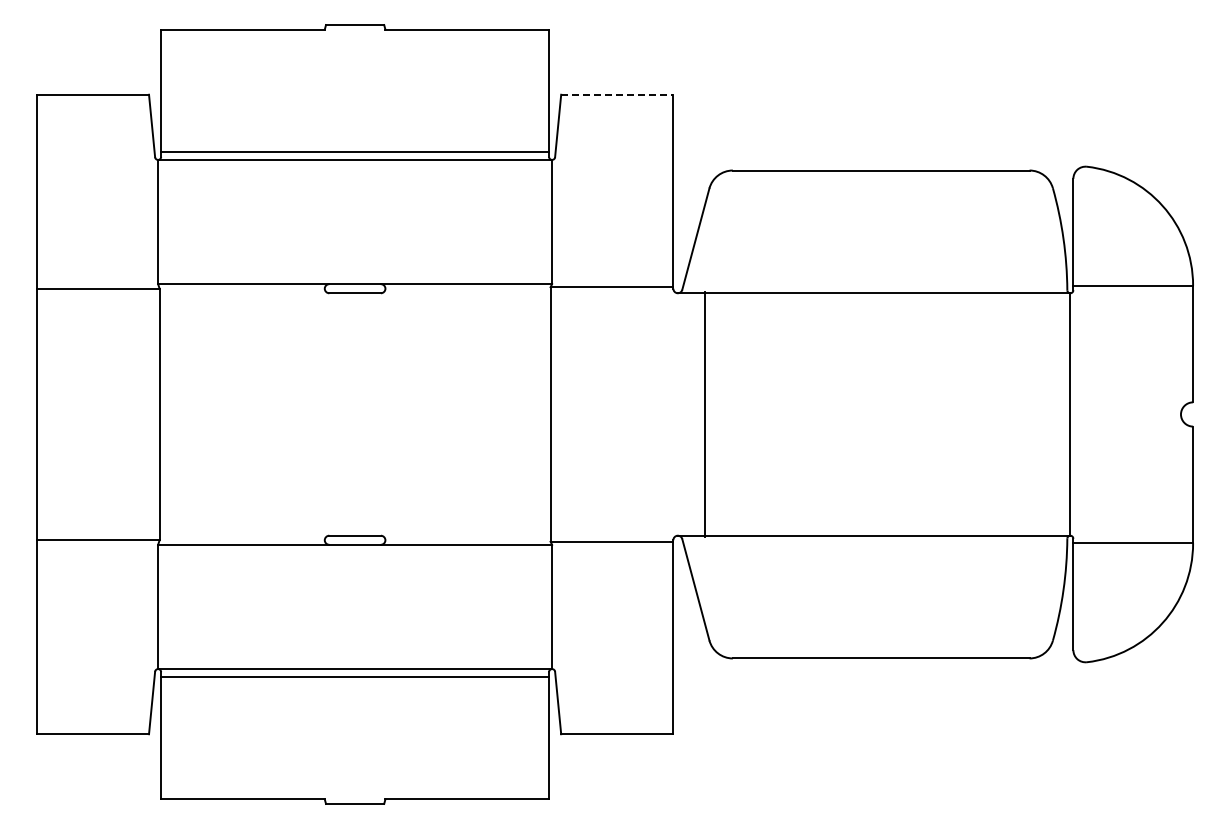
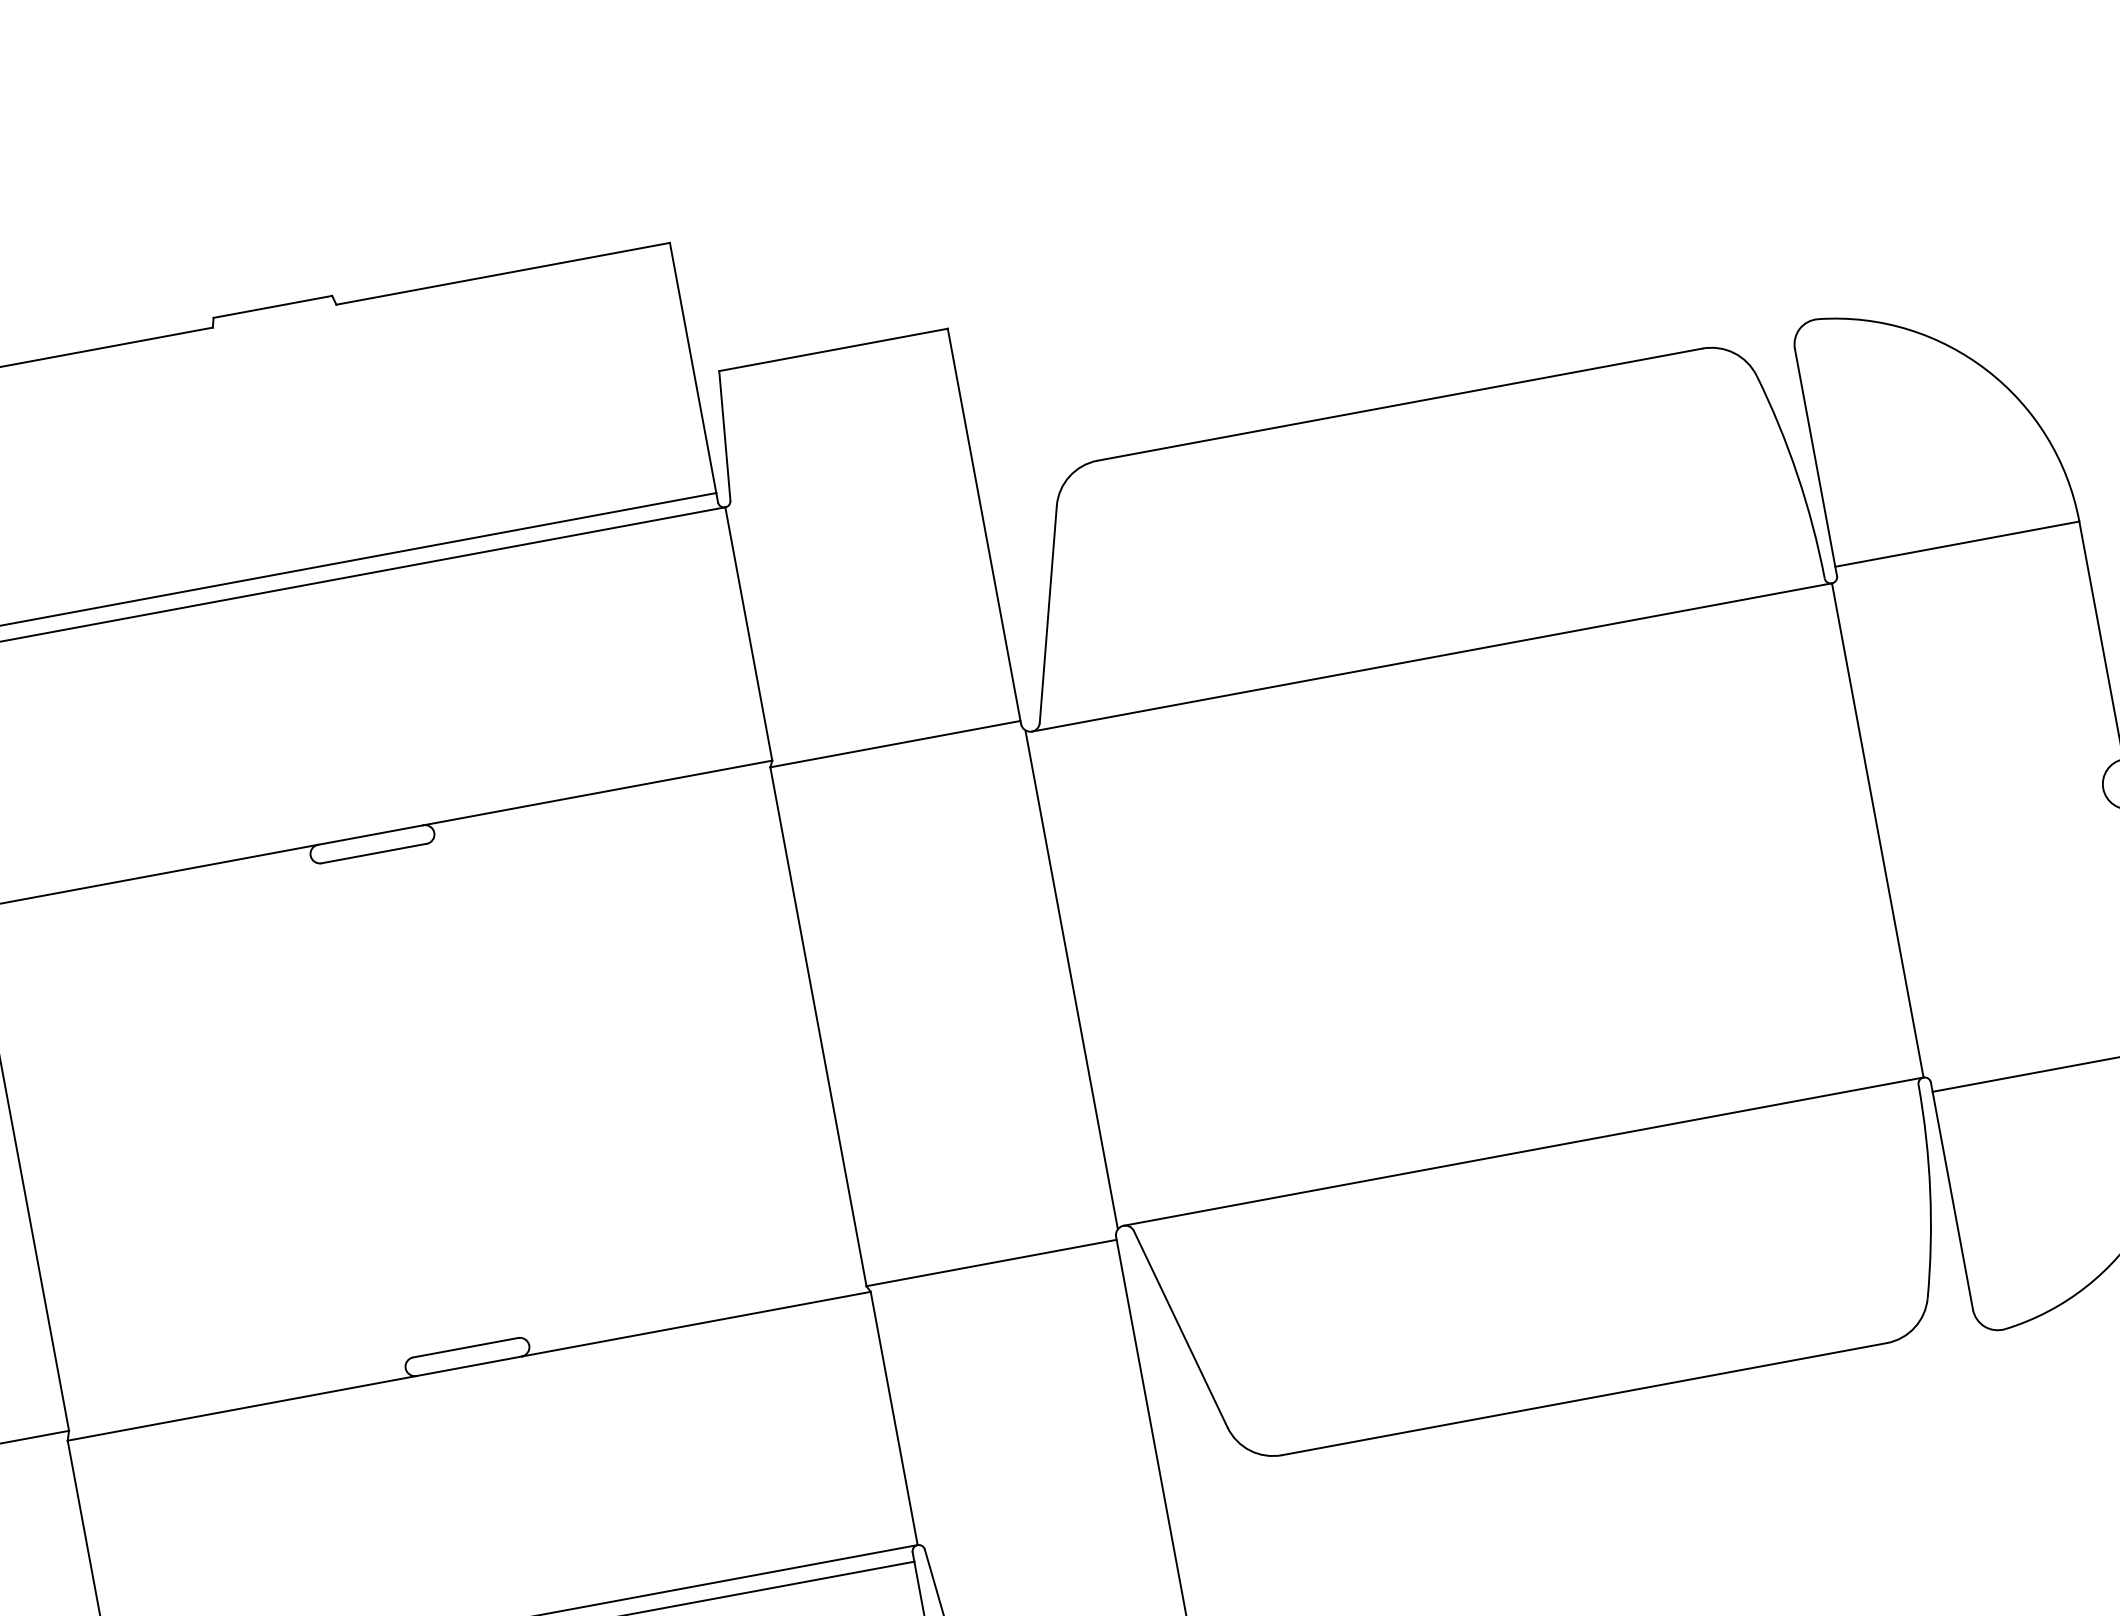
line: (617, 94) -> (833, 349), dashed -> solid
line: (704, 414) -> (1070, 979), moved

